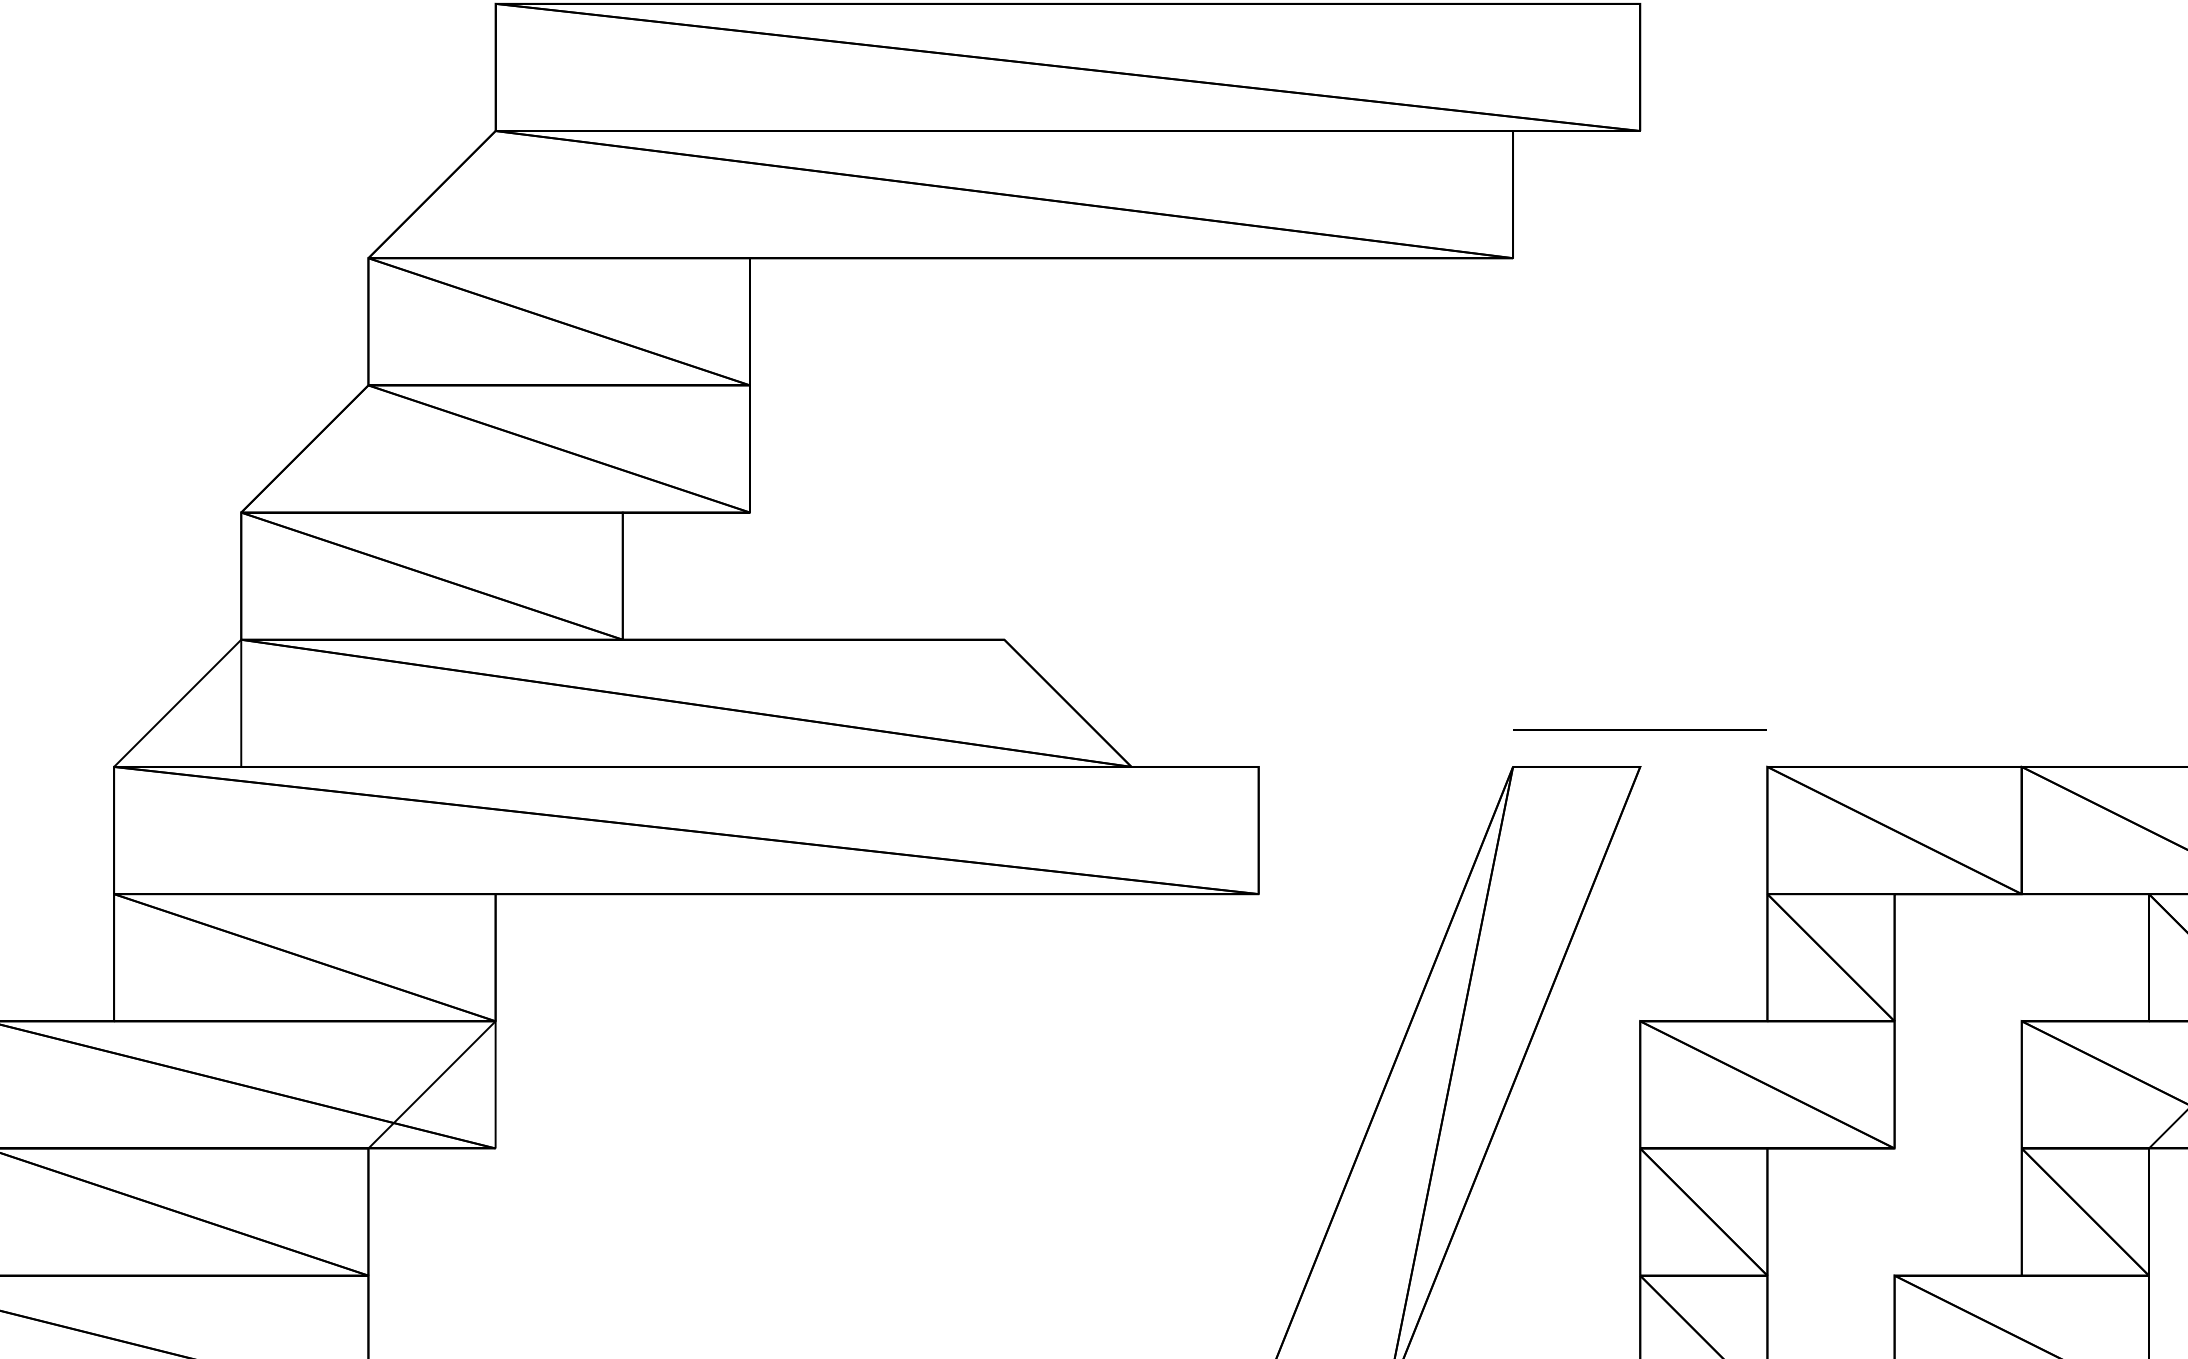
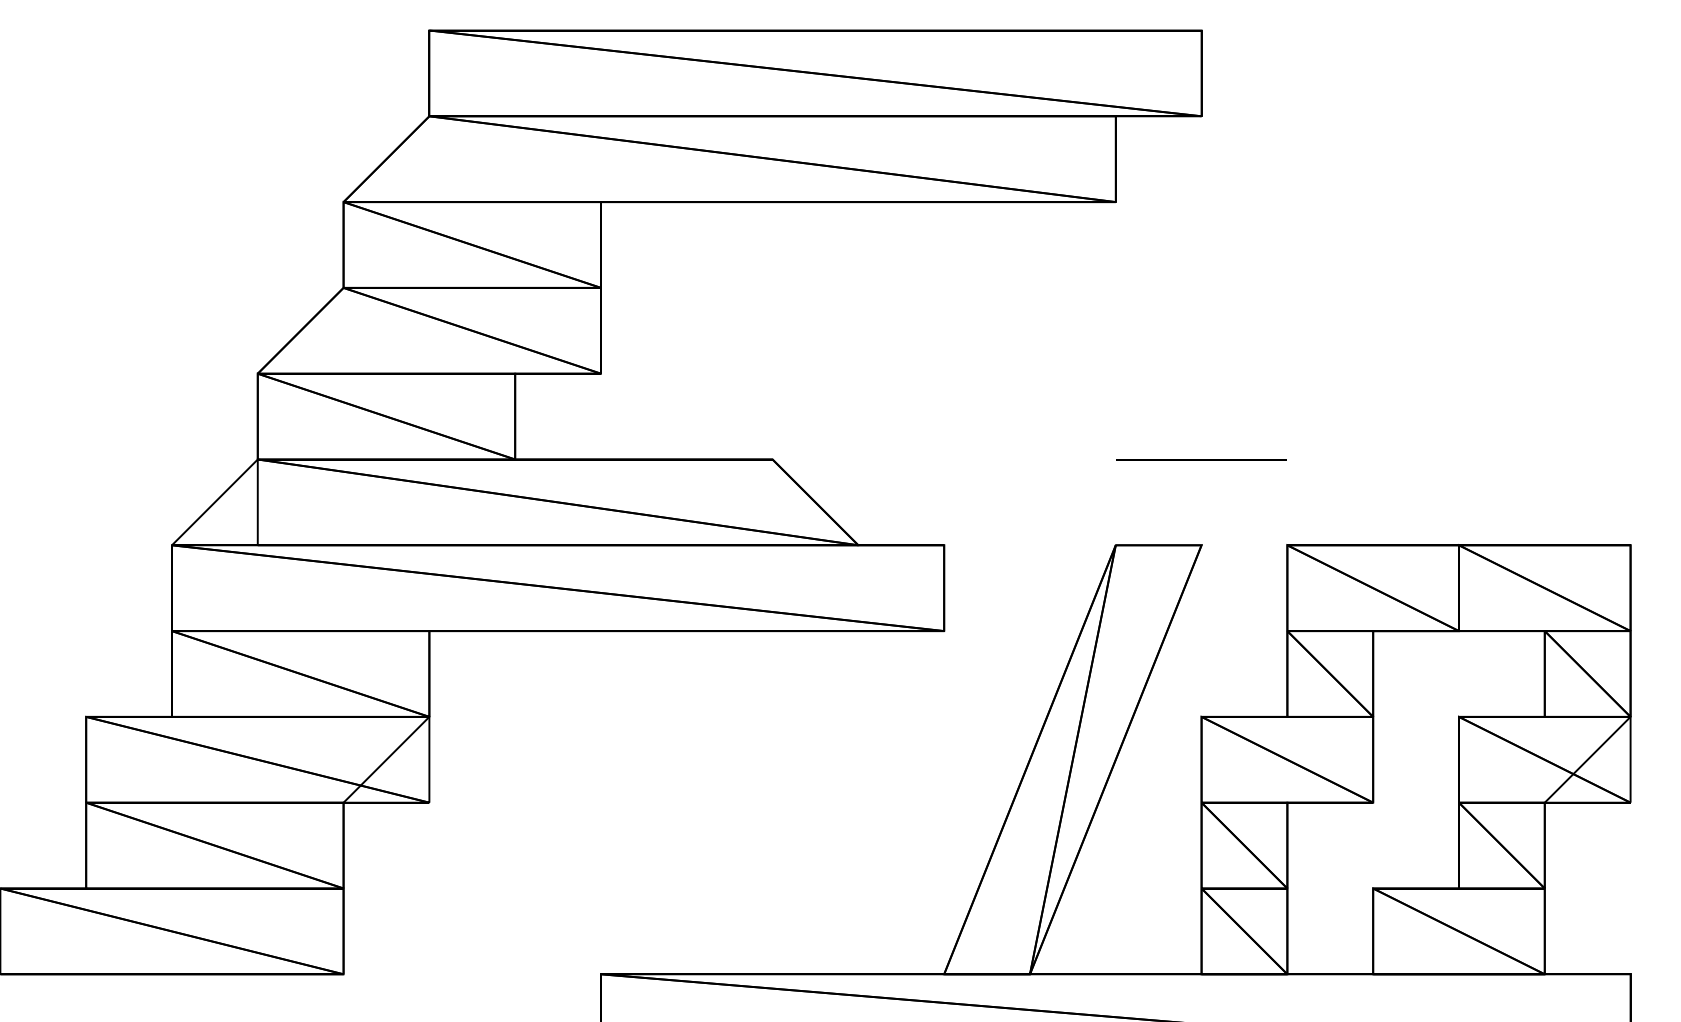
line: (1640, 730) -> (1201, 459), moved

